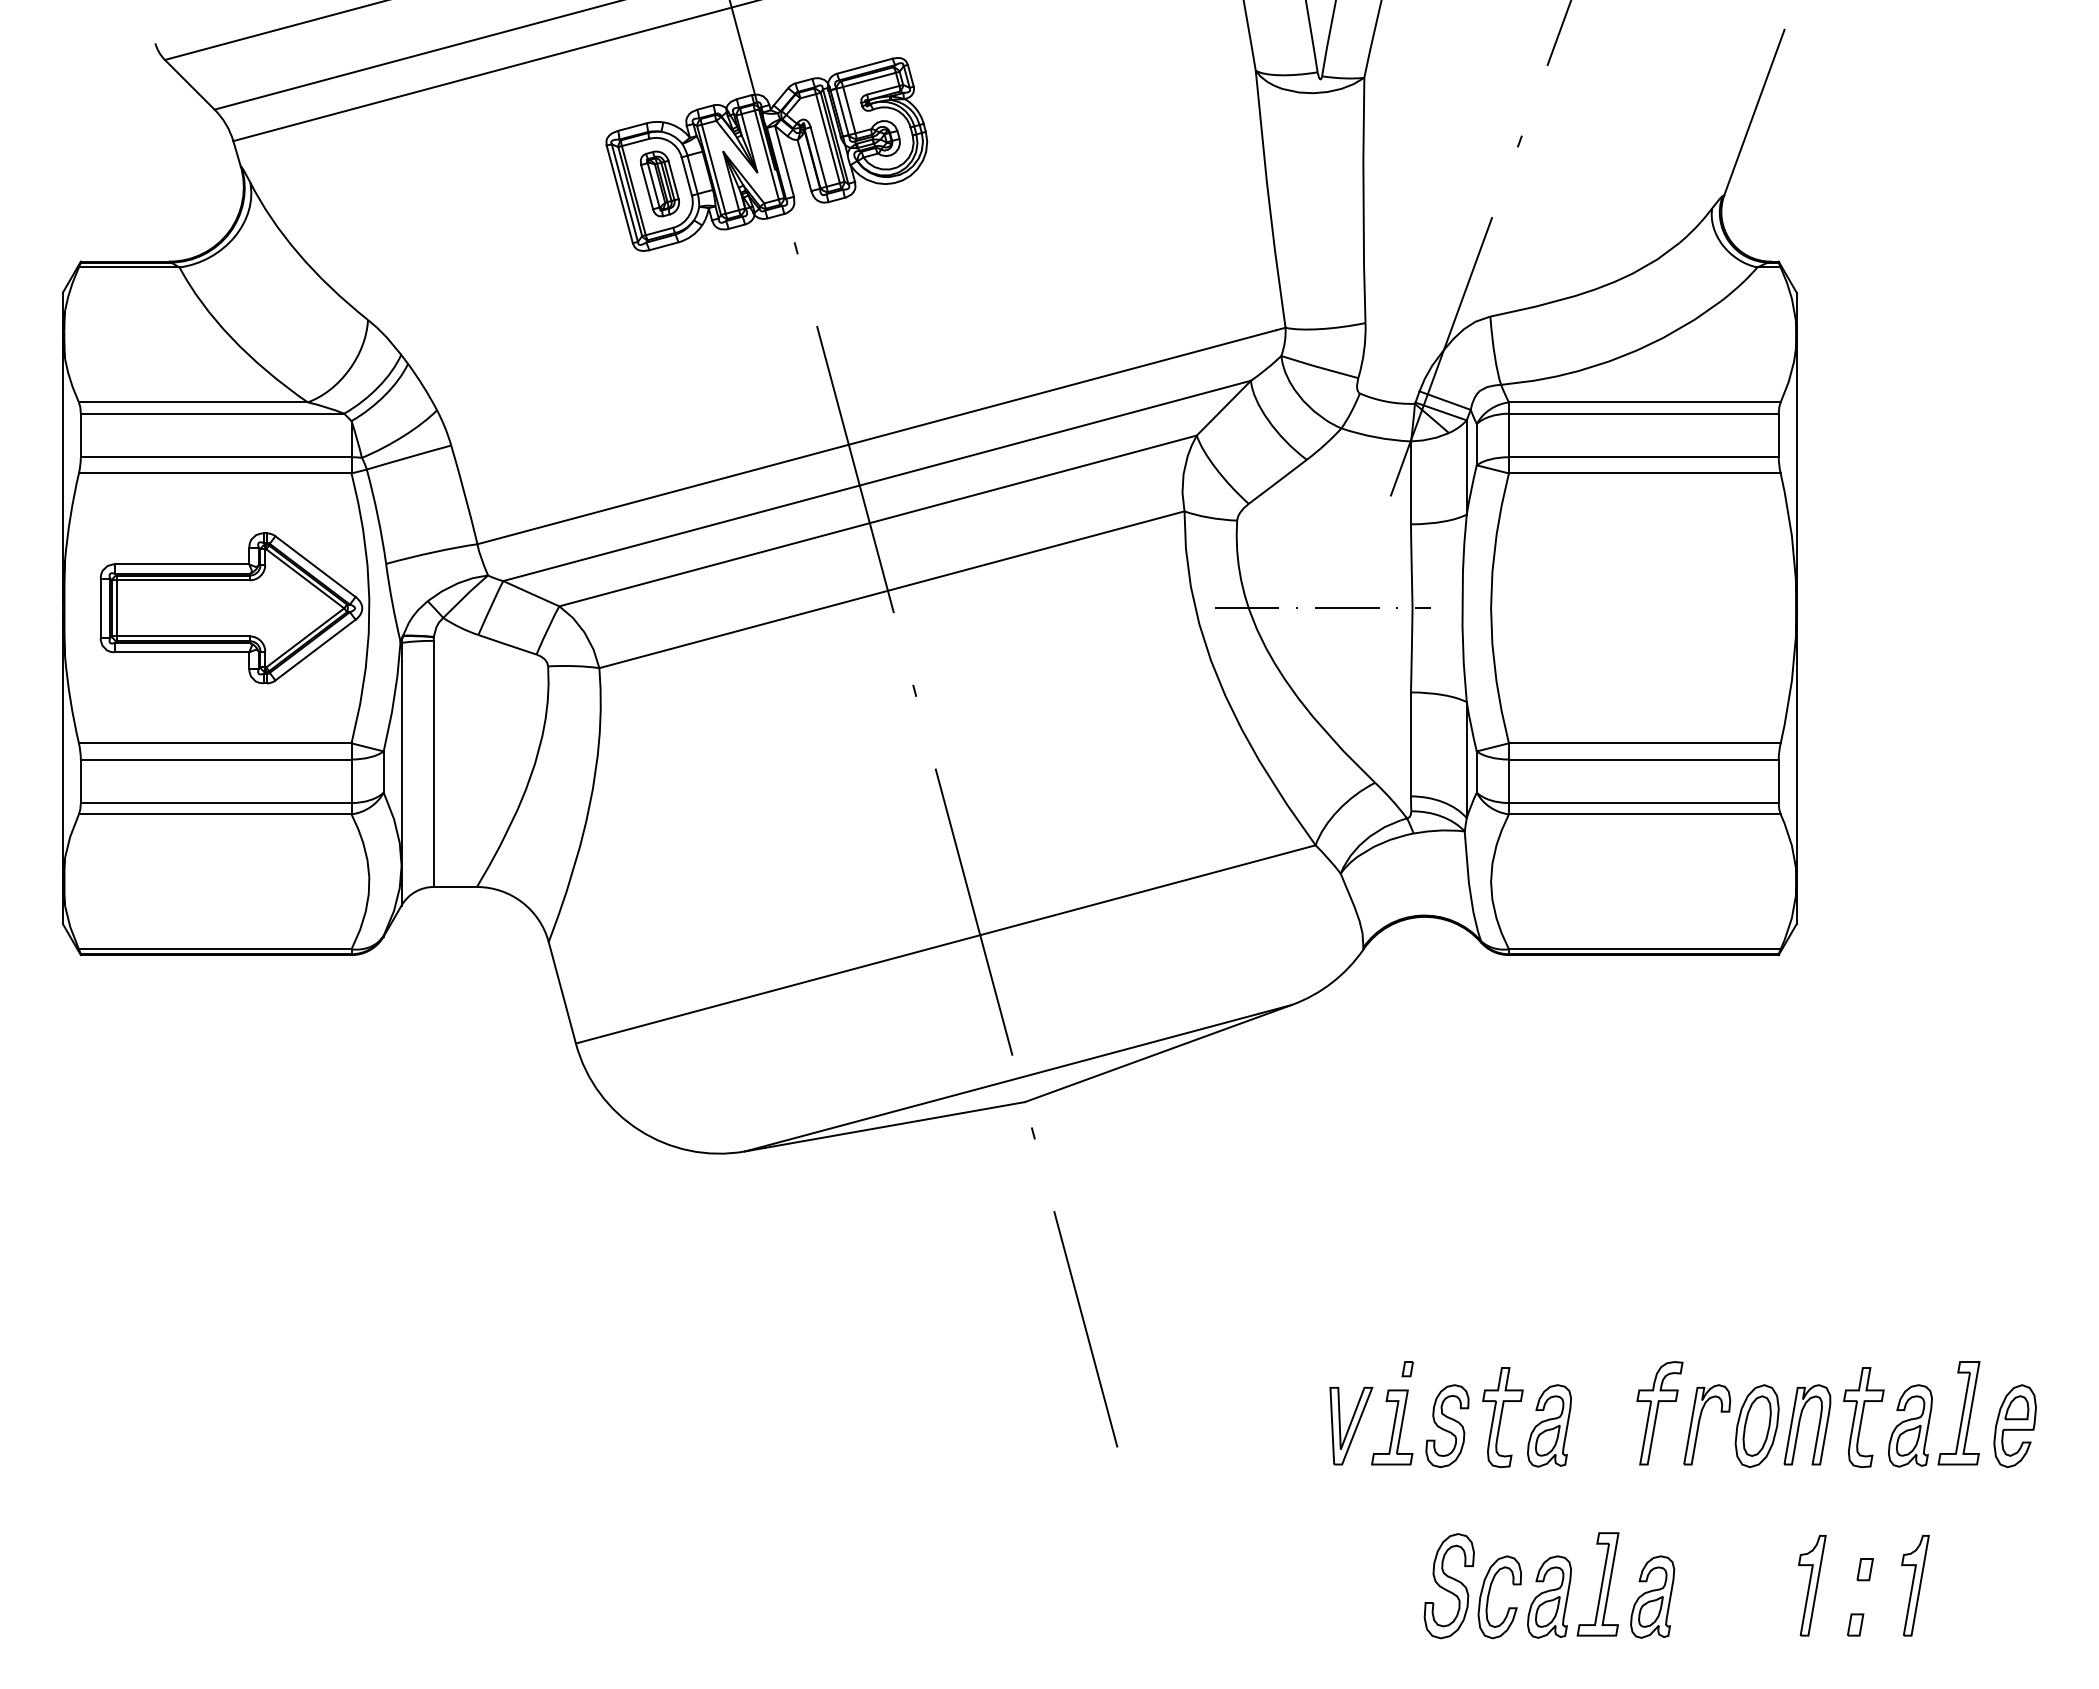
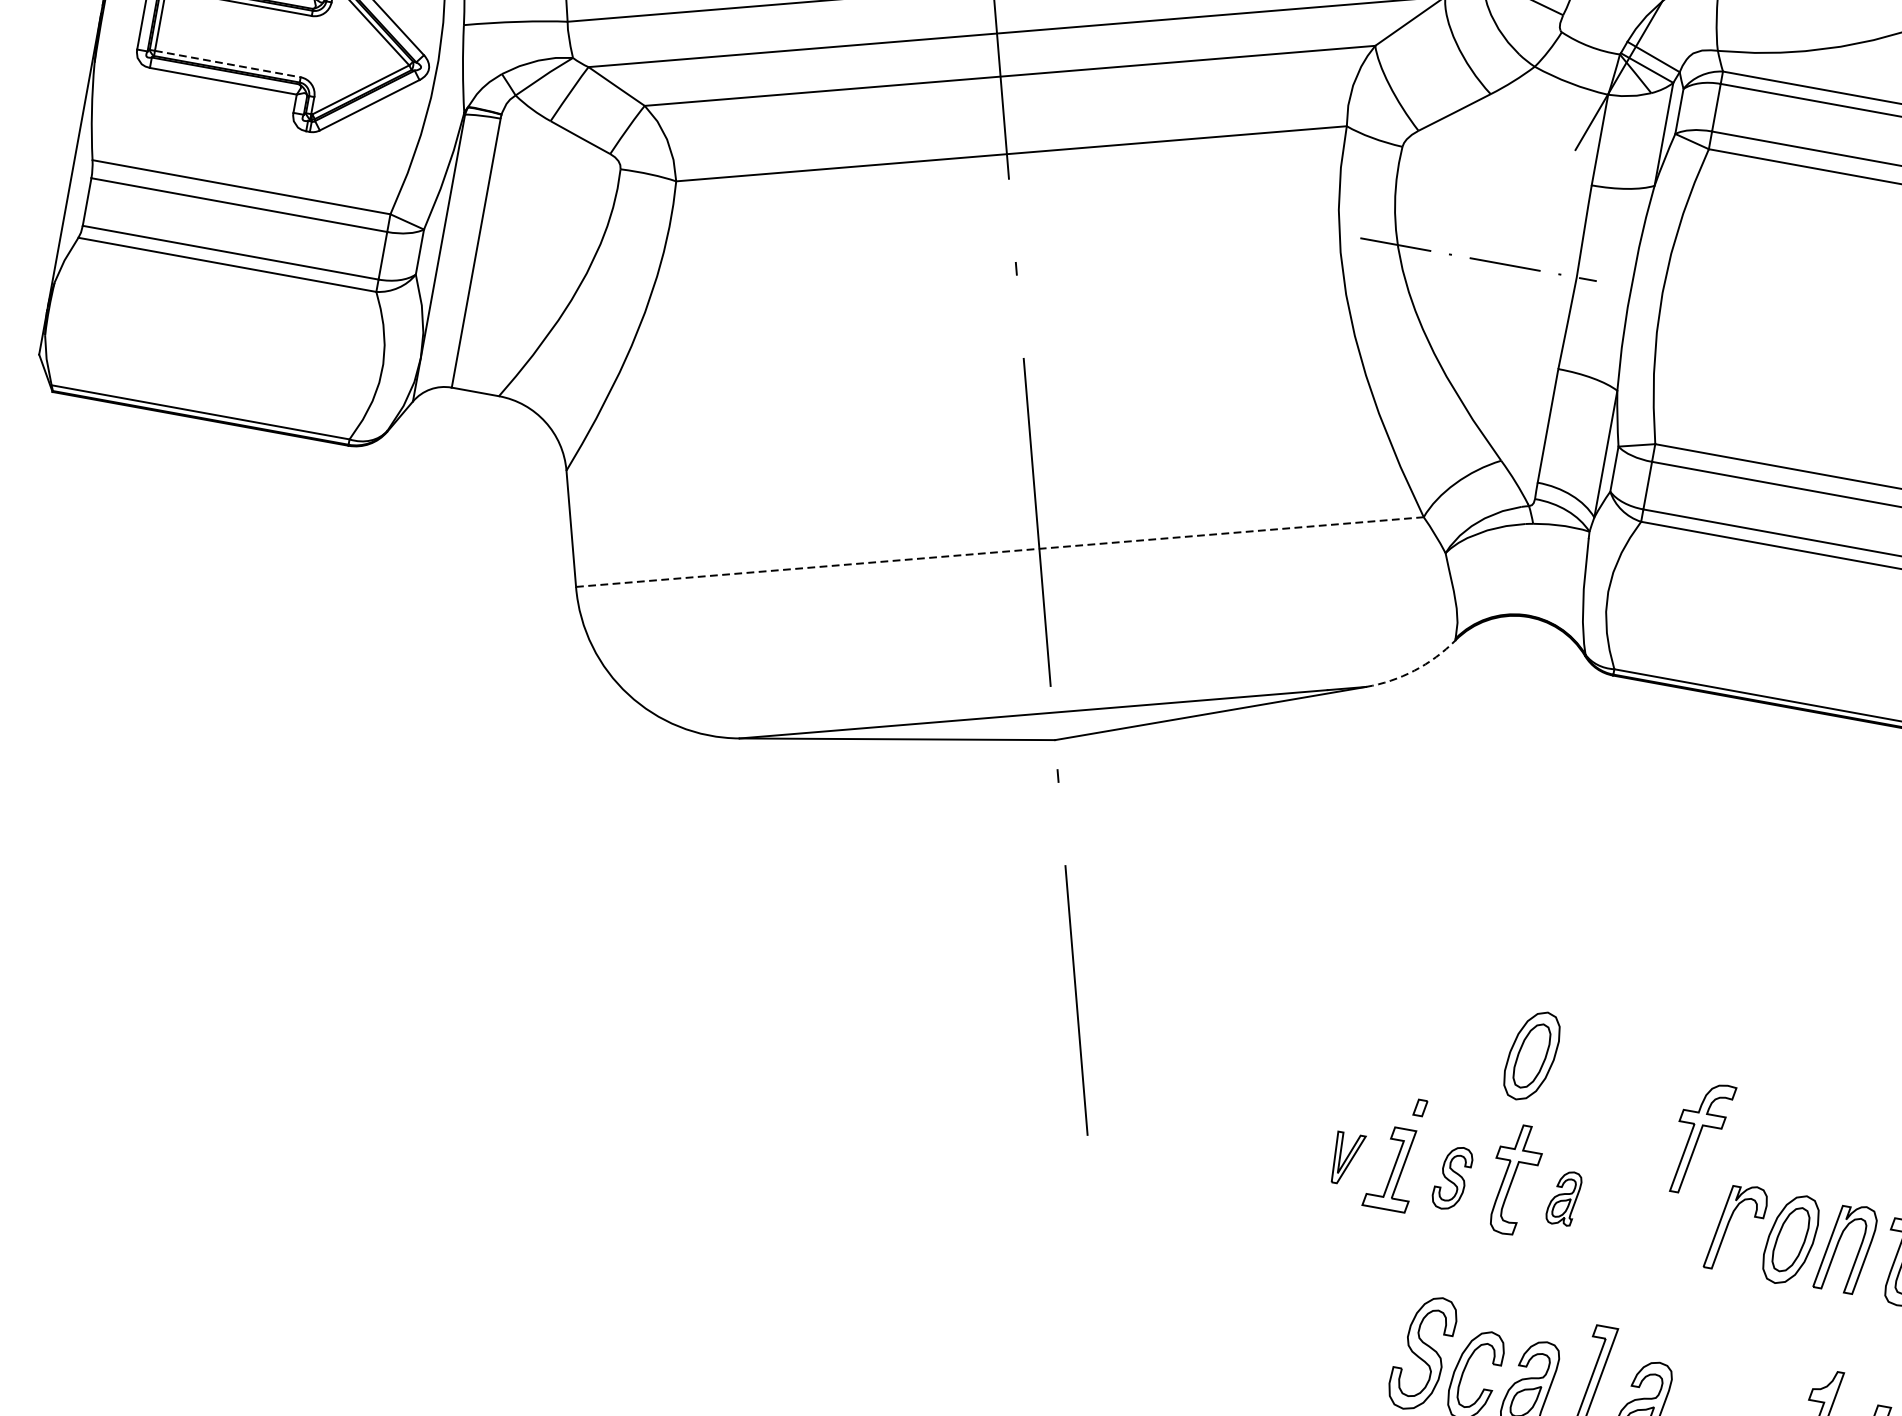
line: (183, 636) -> (228, 64), solid -> dashed
line: (945, 944) -> (999, 552), solid -> dashed
arc: (1332, 982) -> (1414, 670), solid -> dashed
part: (1497, 1304) -> (1531, 1055), added
part: (1659, 1413) -> (1701, 1139), moved
part: (1549, 1425) -> (1564, 1197), size x0.6
part: (1351, 1426) -> (1347, 1159), size x0.6
part: (1447, 1426) -> (1452, 1178), size x0.7

